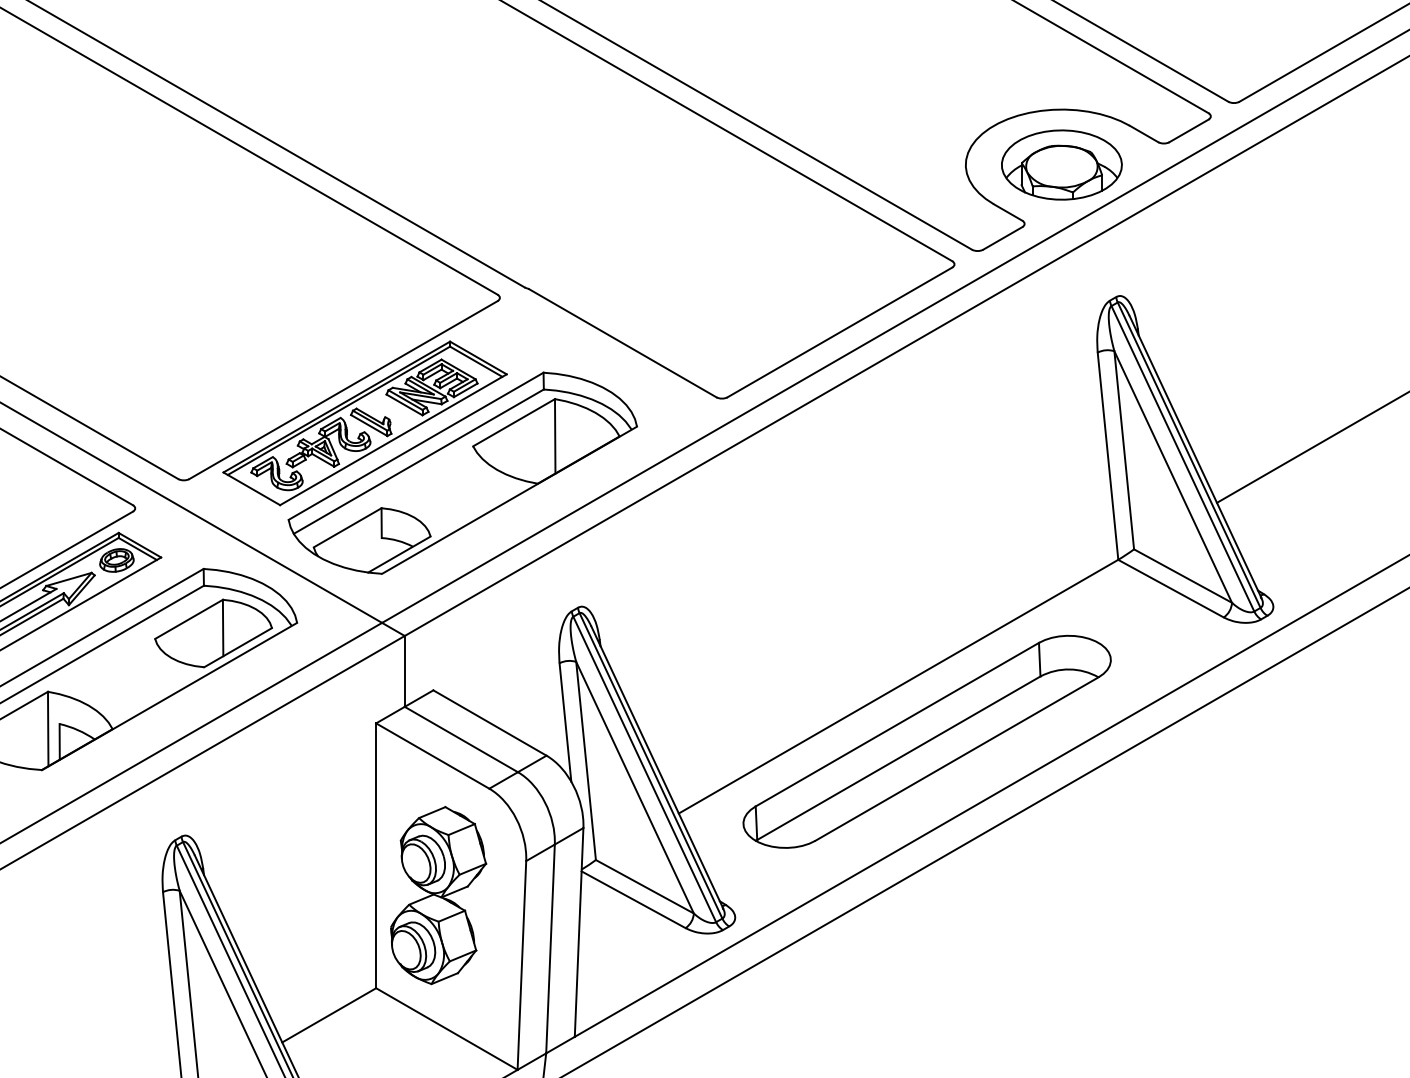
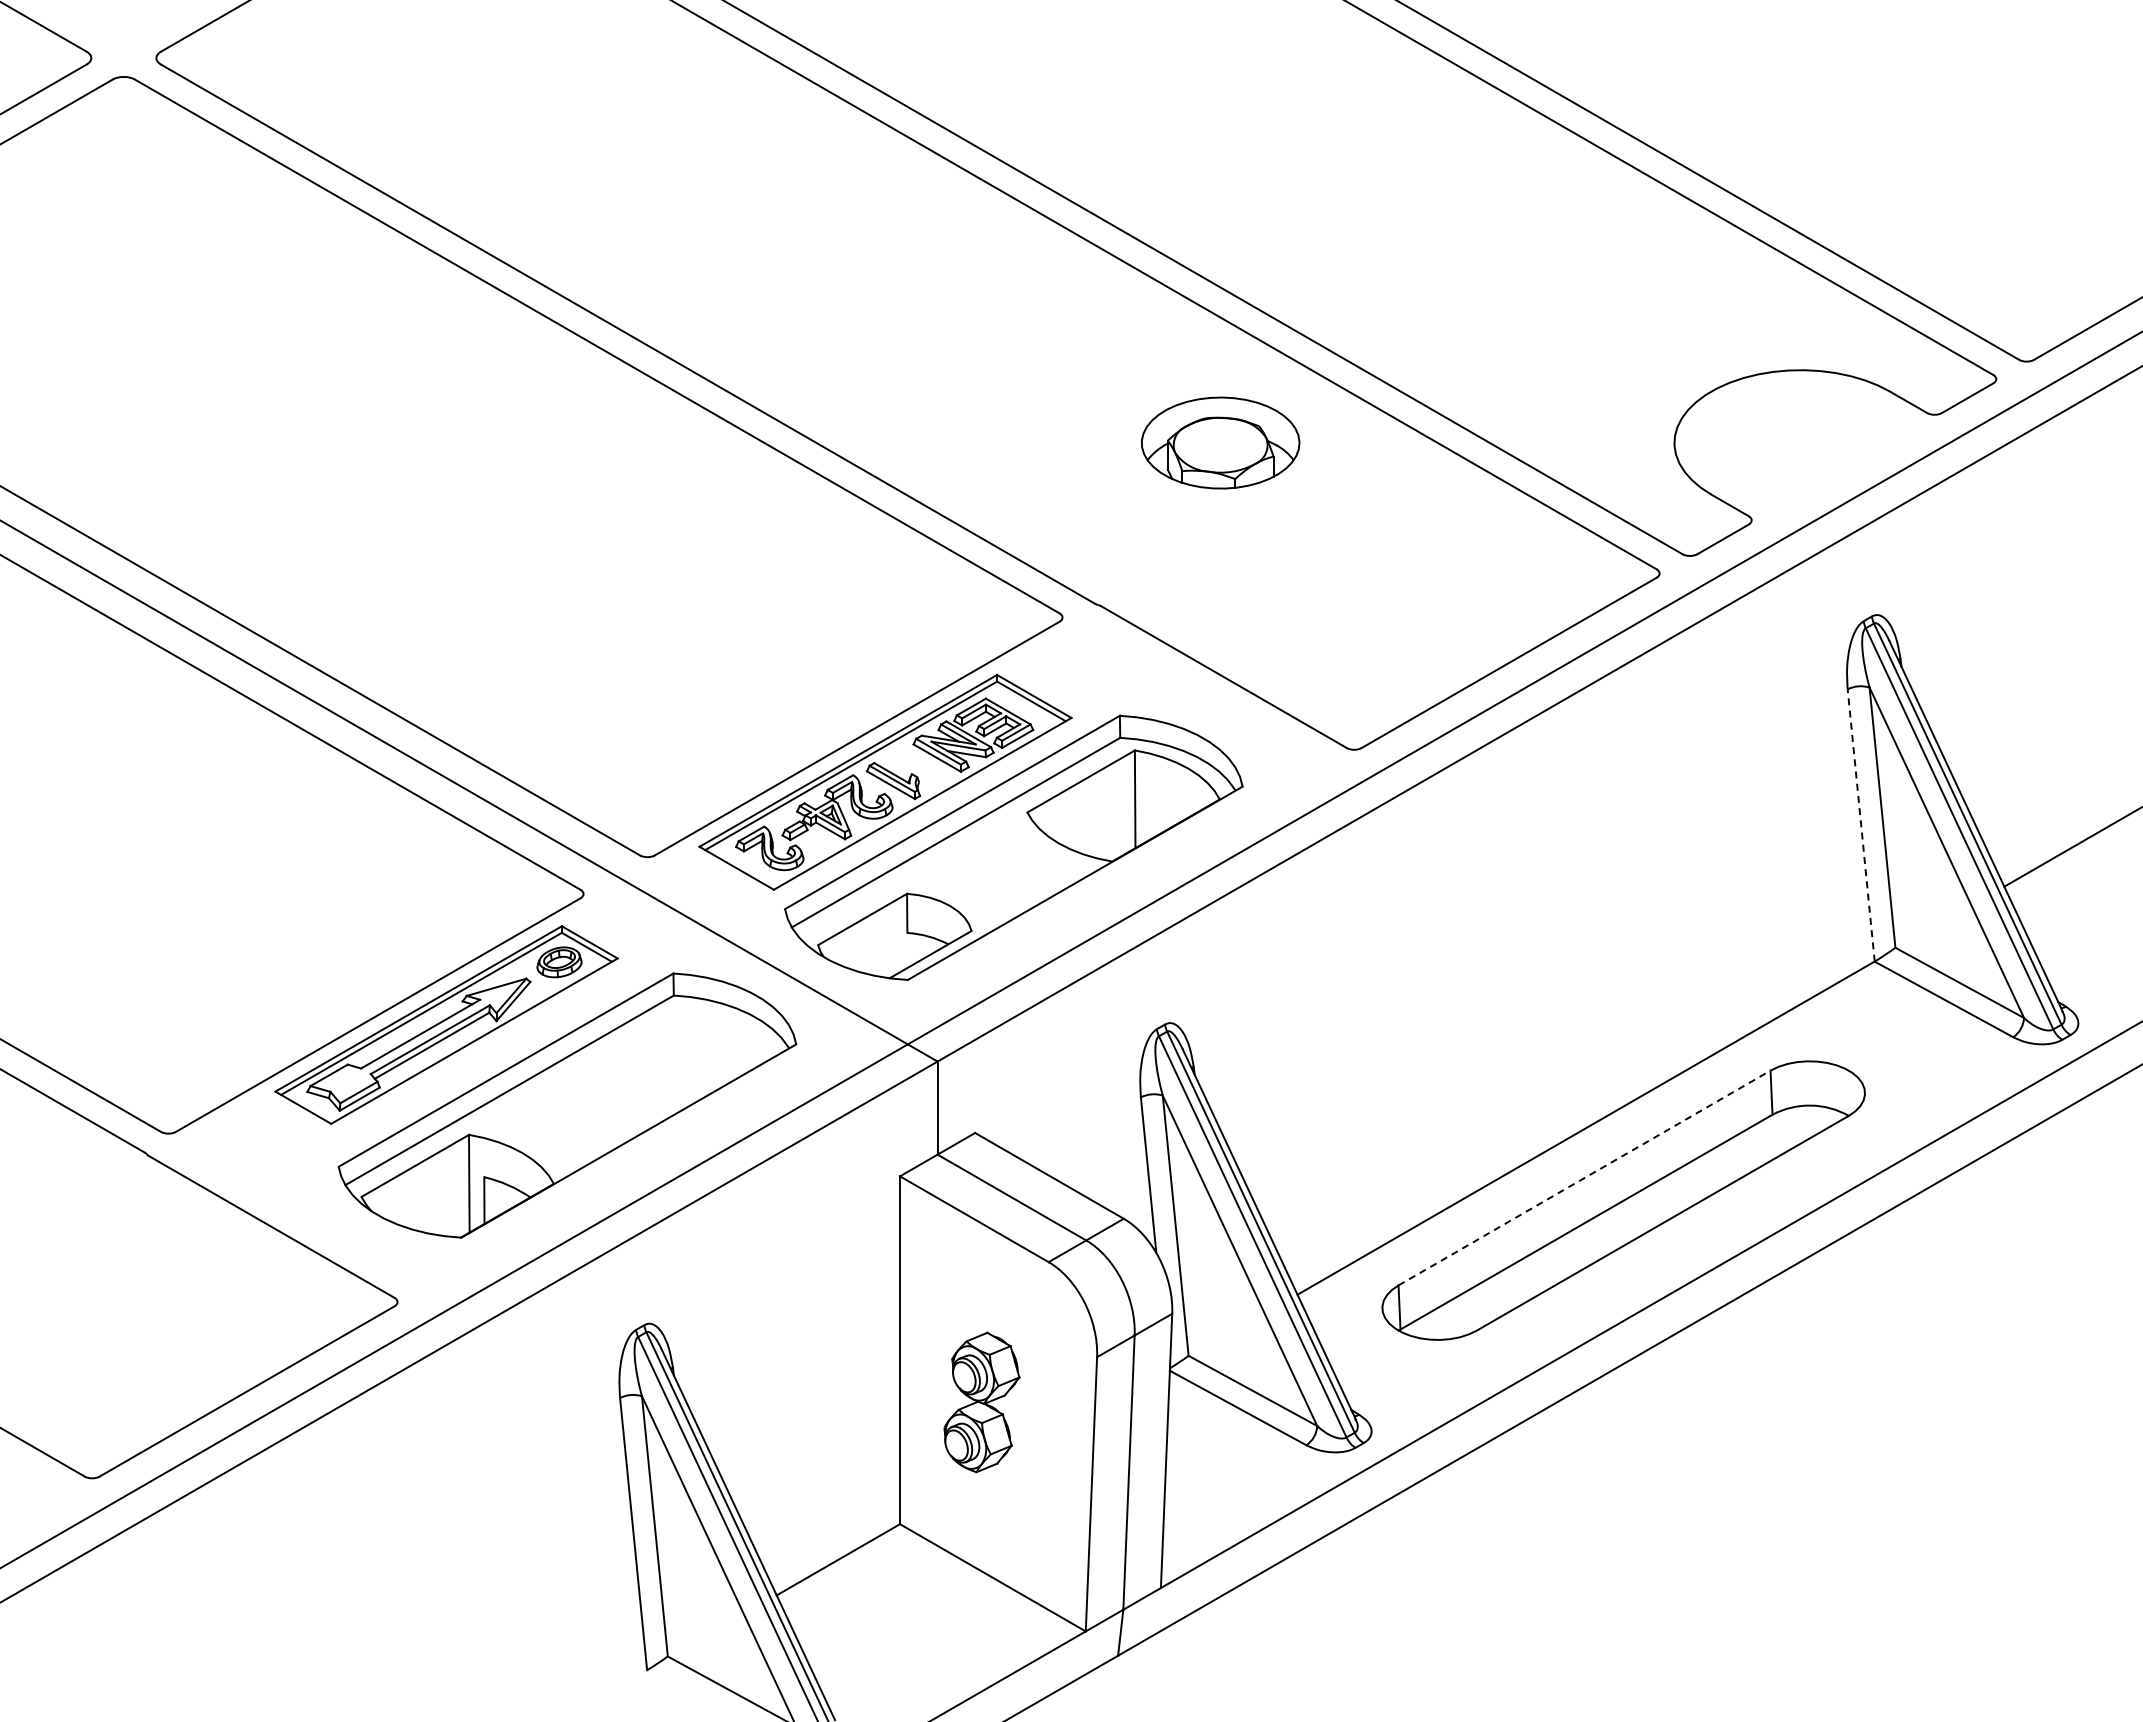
part: (1061, 164) -> (1220, 442), moved
line: (1108, 456) -> (1861, 825), solid -> dashed
part: (213, 633) -> (686, 1058), removed
line: (897, 725) -> (1584, 1178), solid -> dashed
part: (438, 895) -> (981, 1402), size x0.6

